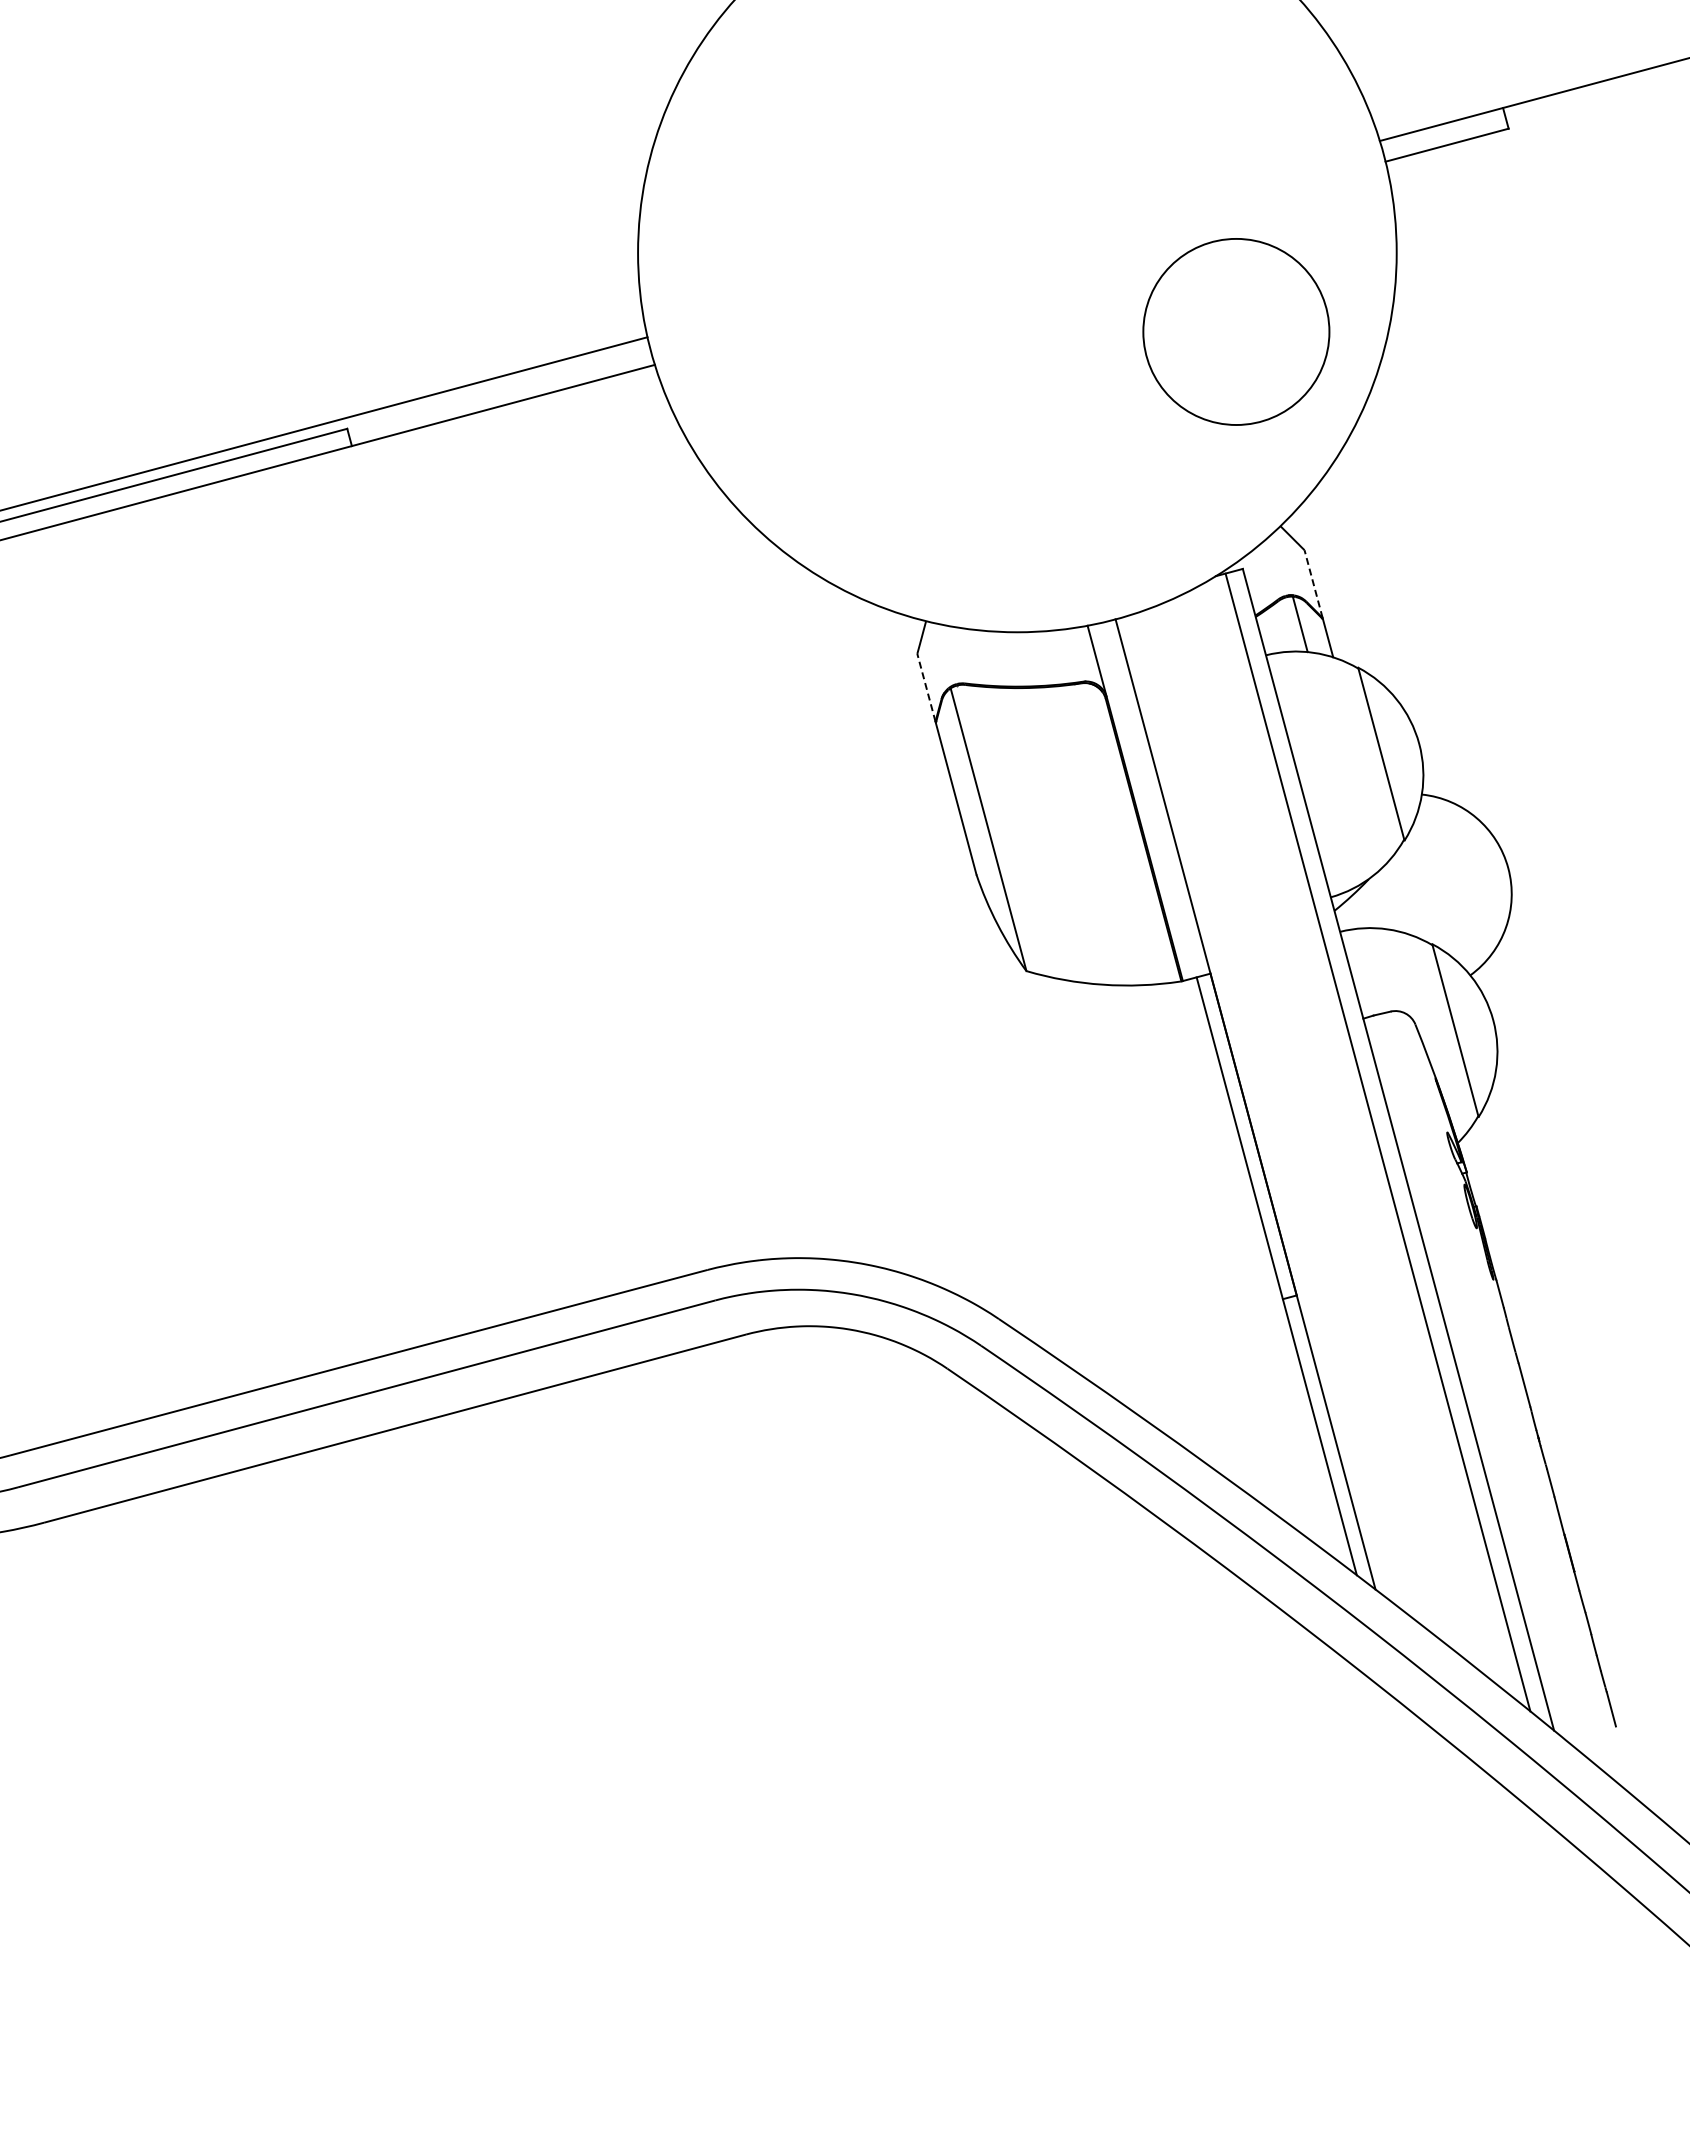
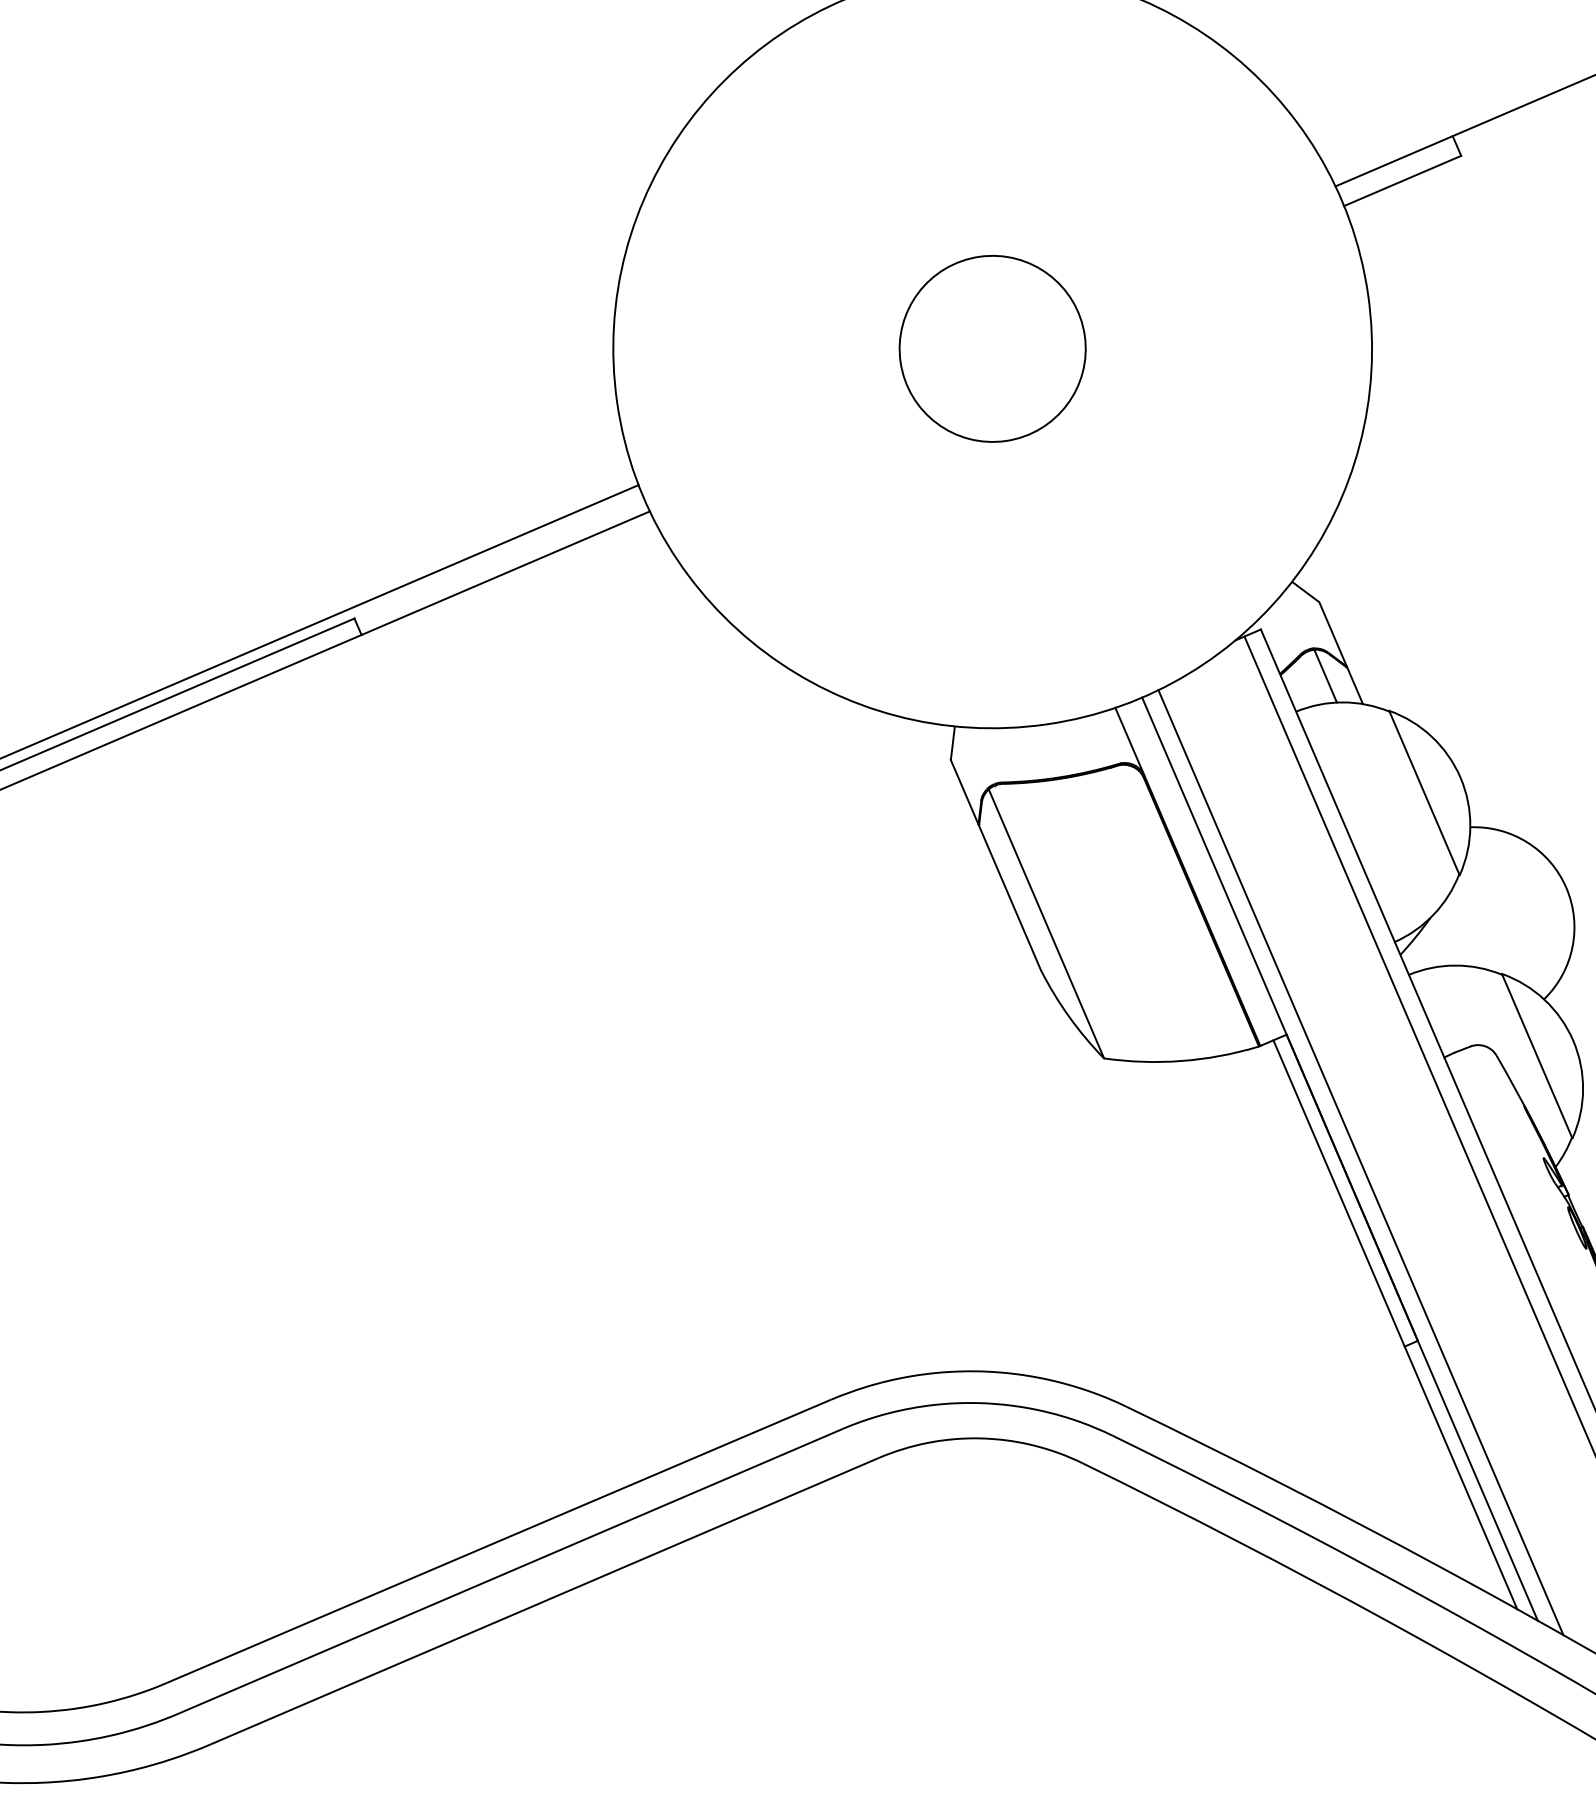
circle: (1236, 331) -> (992, 348), moved
line: (1313, 583) -> (1332, 633), dashed -> solid
line: (926, 687) -> (964, 791), dashed -> solid
line: (1265, 1110) -> (1360, 1162), added

